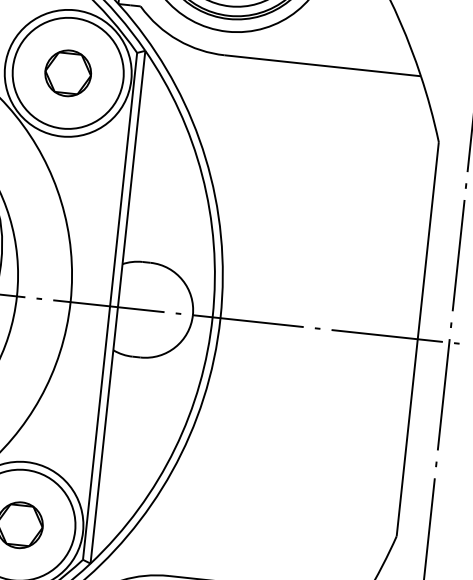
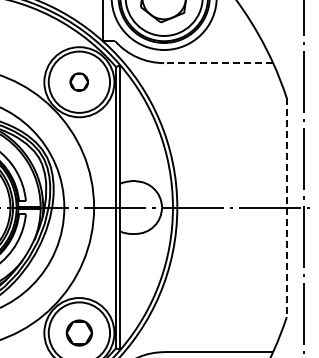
line: (322, 66) -> (218, 63), solid -> dashed
part: (66, 71) -> (78, 81), size x0.7
line: (417, 340) -> (286, 208), solid -> dashed

